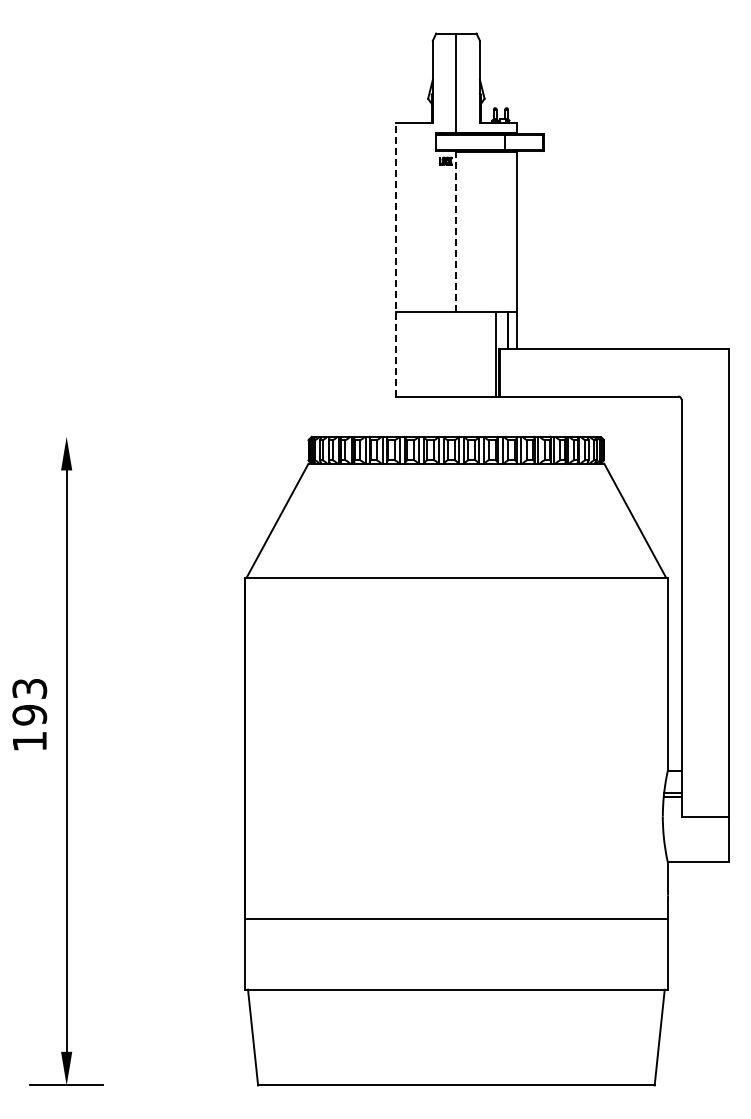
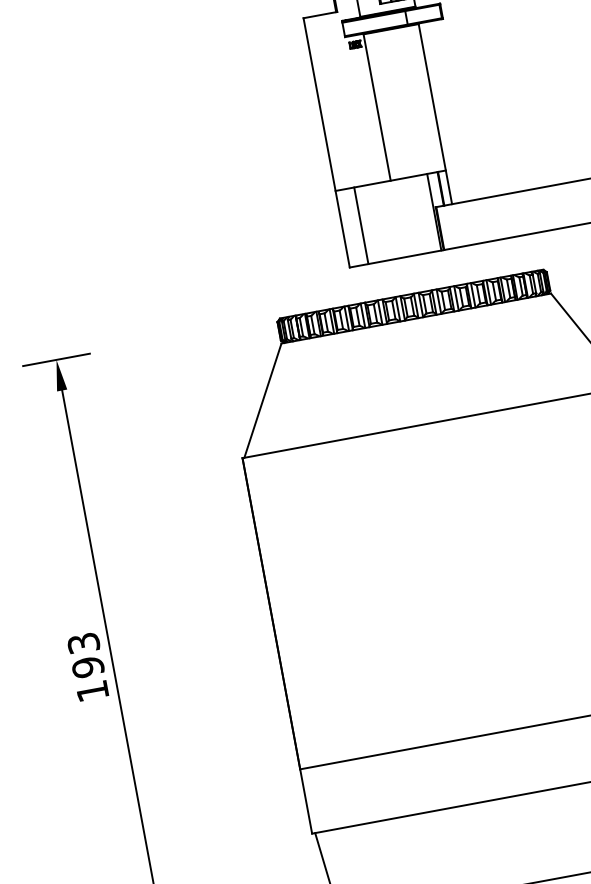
line: (456, 231) -> (377, 106), dashed -> solid
line: (395, 259) -> (326, 142), dashed -> solid
line: (416, 354) -> (361, 225), added
line: (66, 436) -> (56, 359), added
text: (29, 714) -> (87, 666), moved

